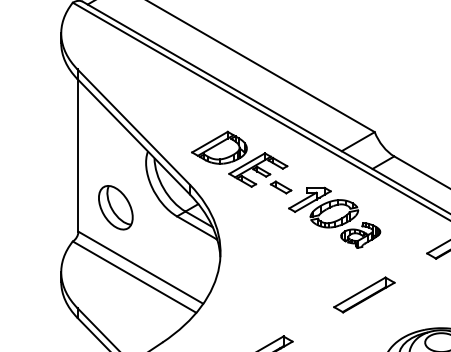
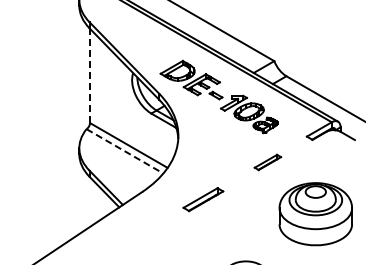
line: (79, 155) -> (90, 75), solid -> dashed
part: (114, 206) -> (112, 107), removed
line: (135, 277) -> (125, 151), solid -> dashed
part: (363, 295) -> (267, 162), size x0.7

